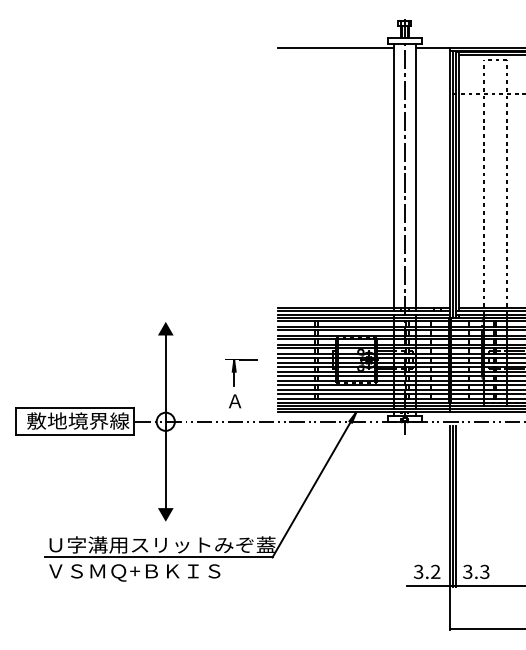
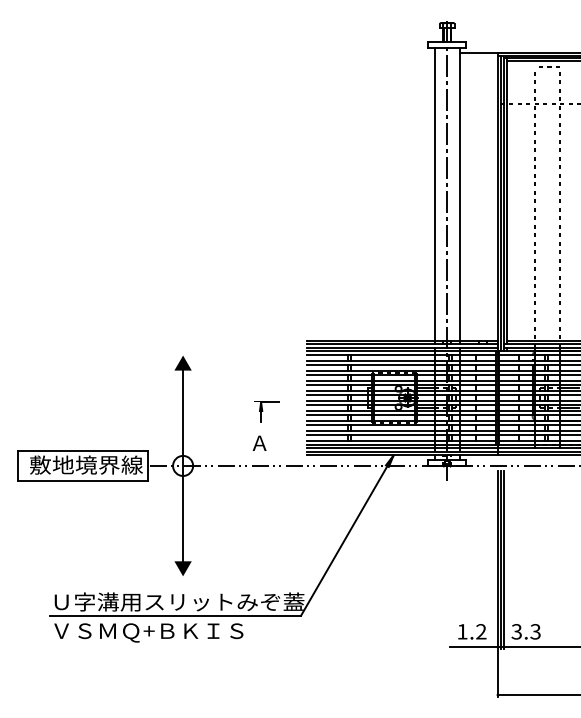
line: (335, 48) -> (370, 53), removed
part: (241, 372) -> (266, 411), size x0.7
text: (418, 571) -> (462, 631), 3.2 -> 1.2

